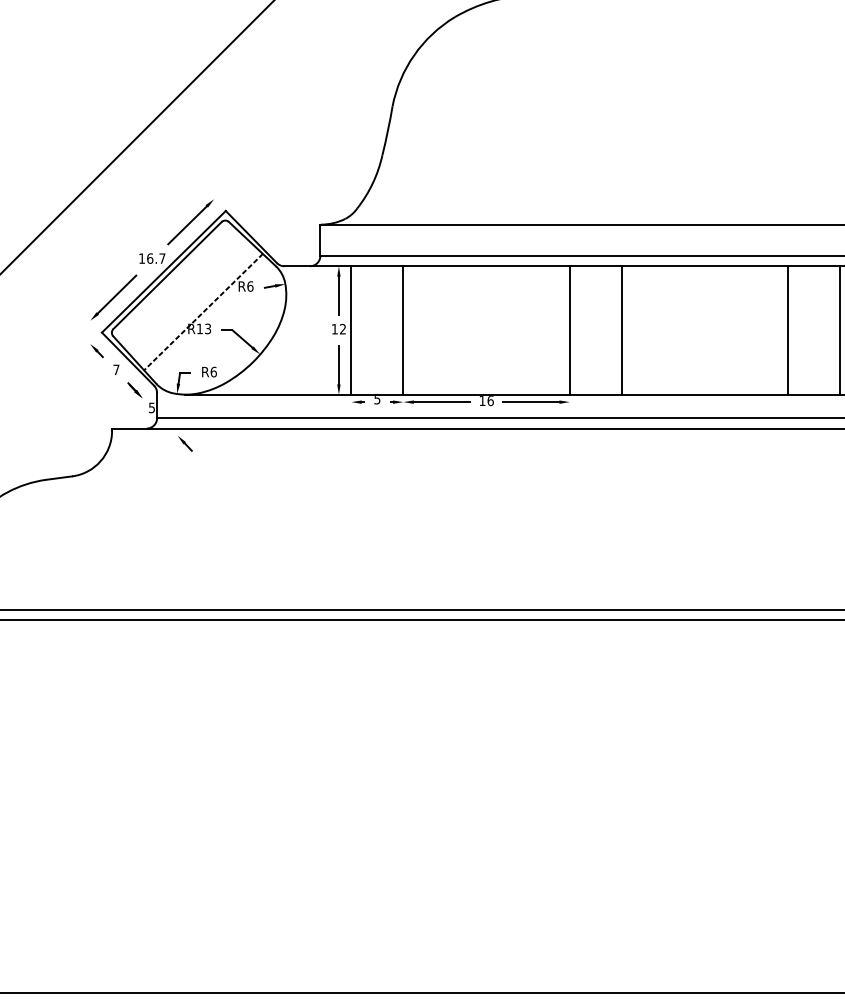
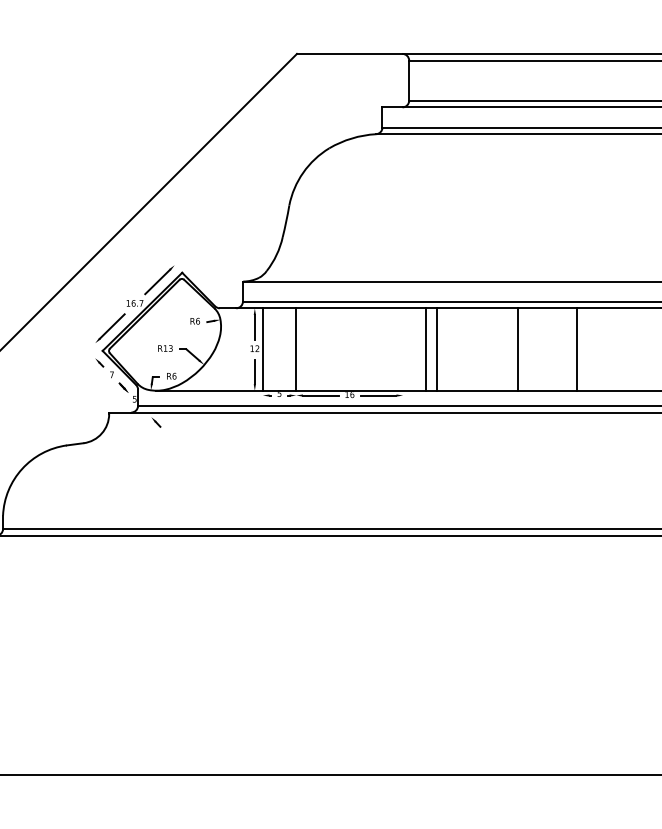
line: (202, 311) -> (167, 337), removed
line: (570, 330) -> (426, 349), moved
line: (788, 330) -> (518, 349), moved

